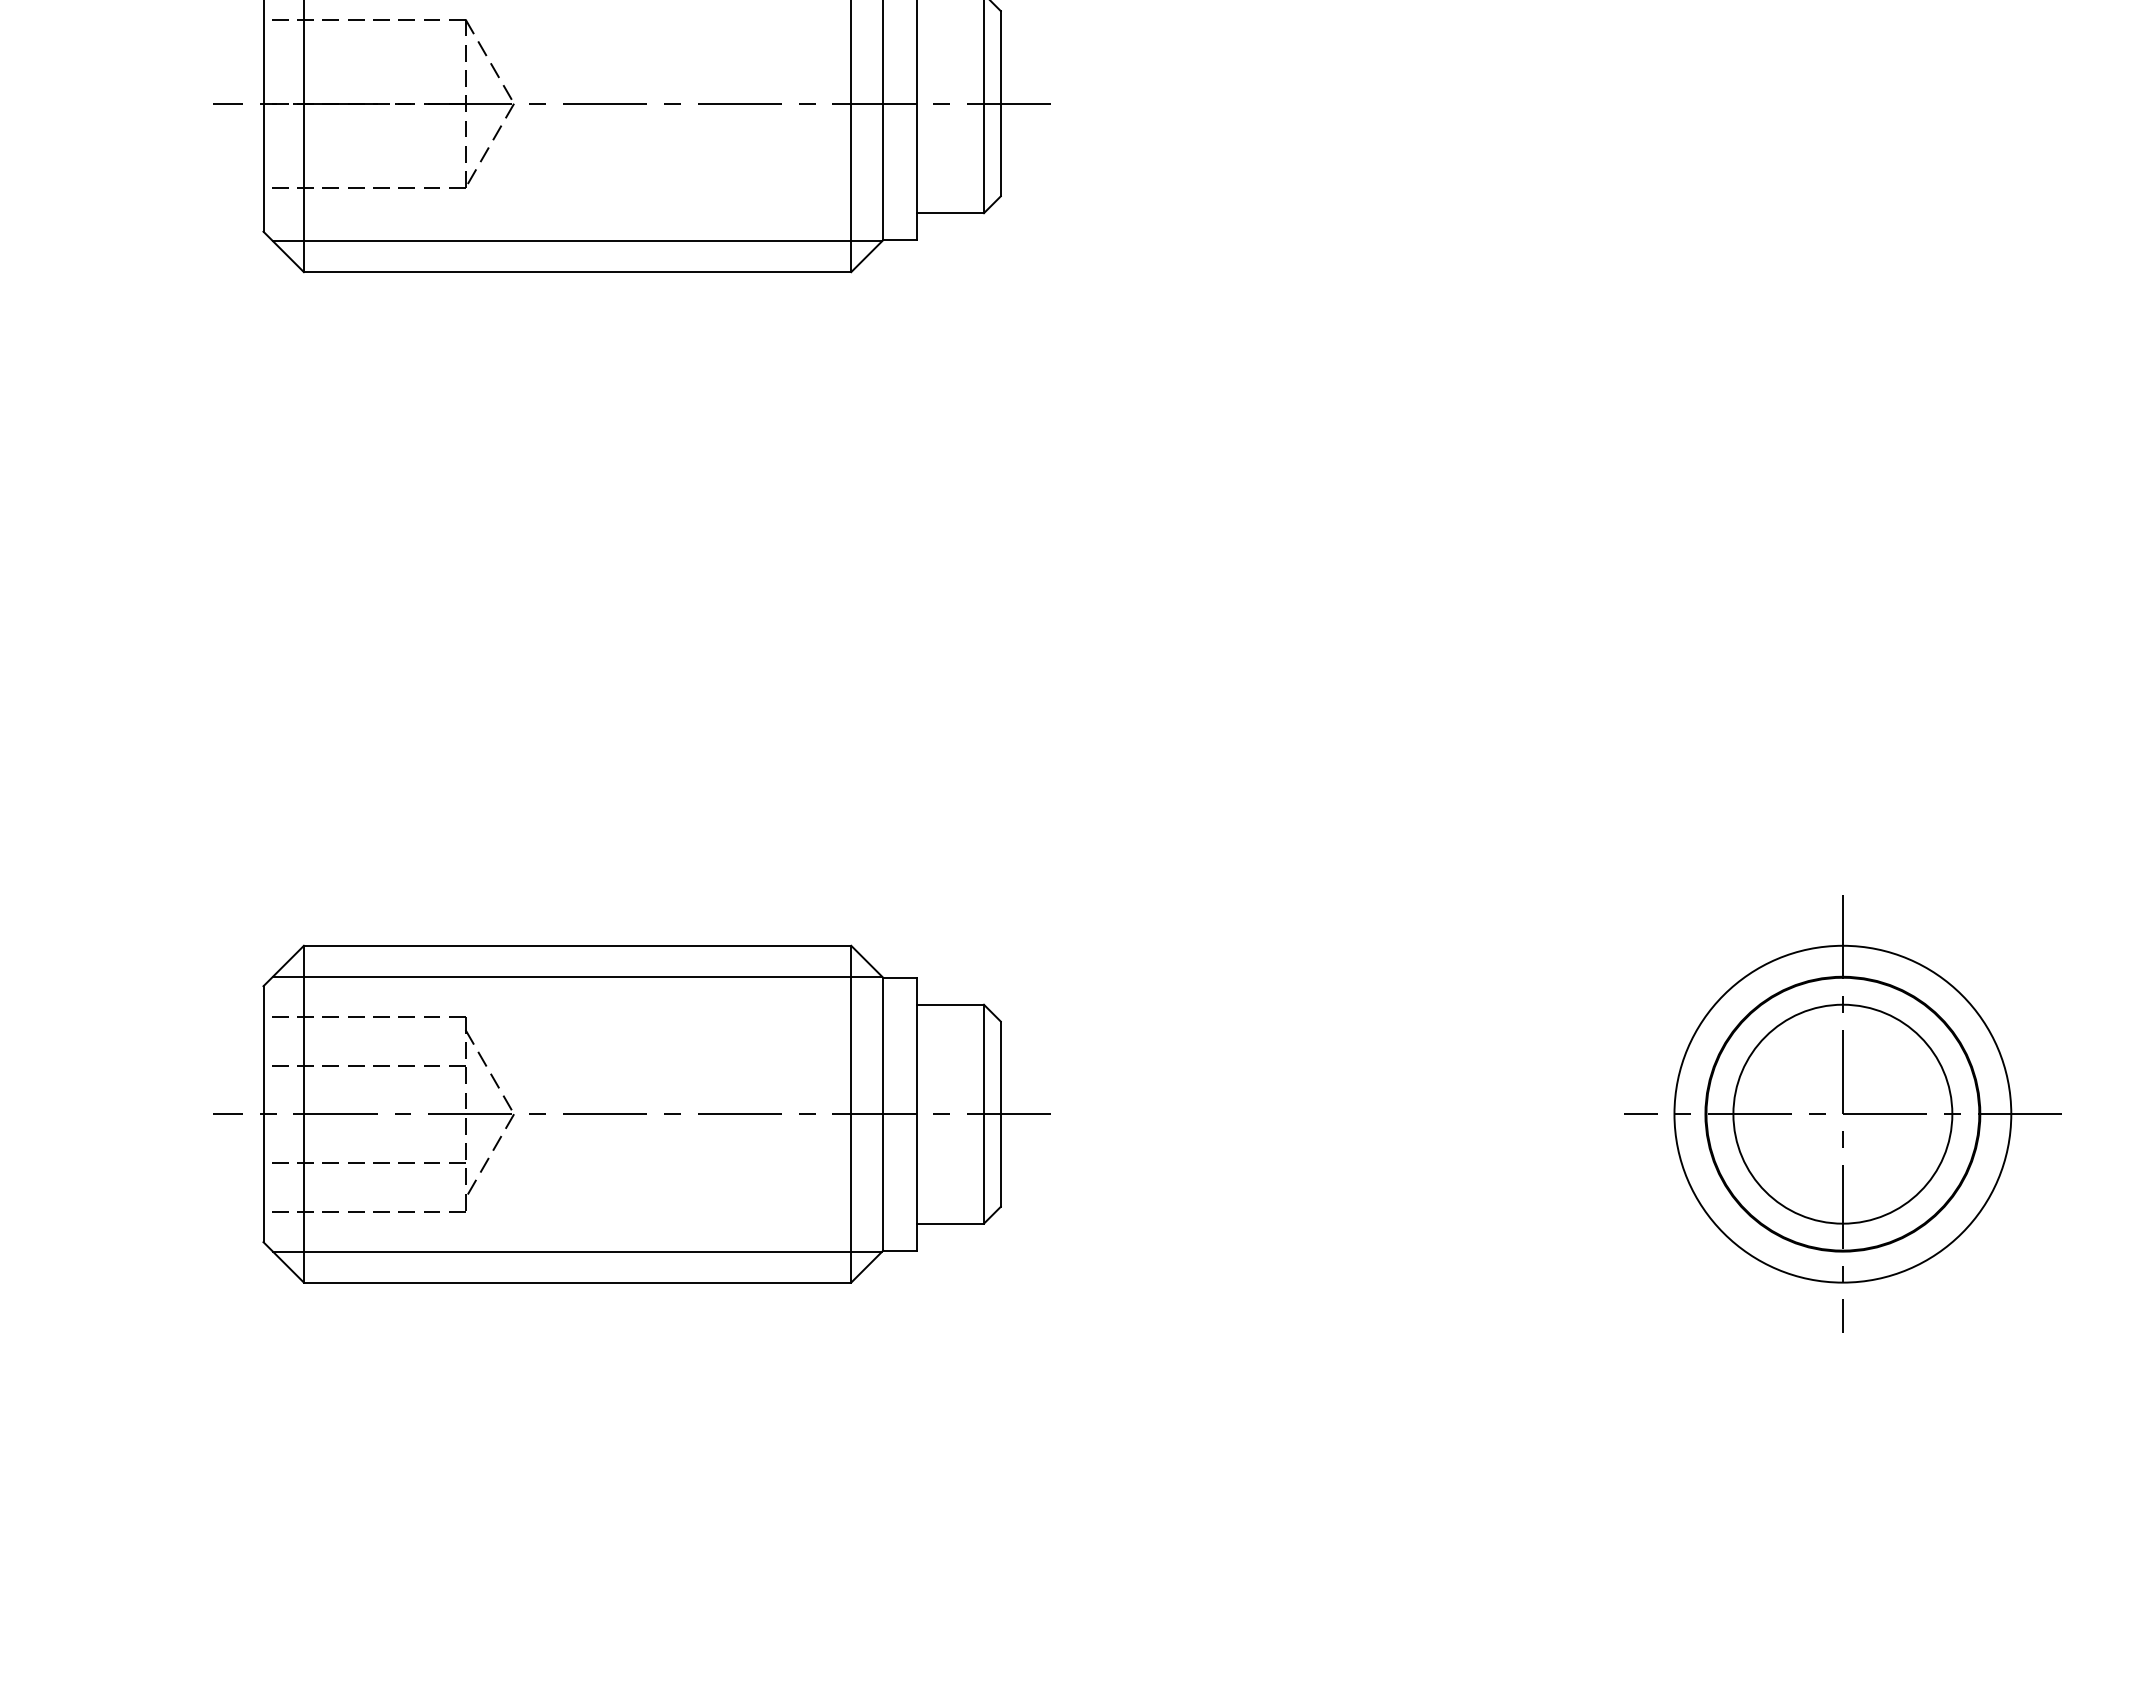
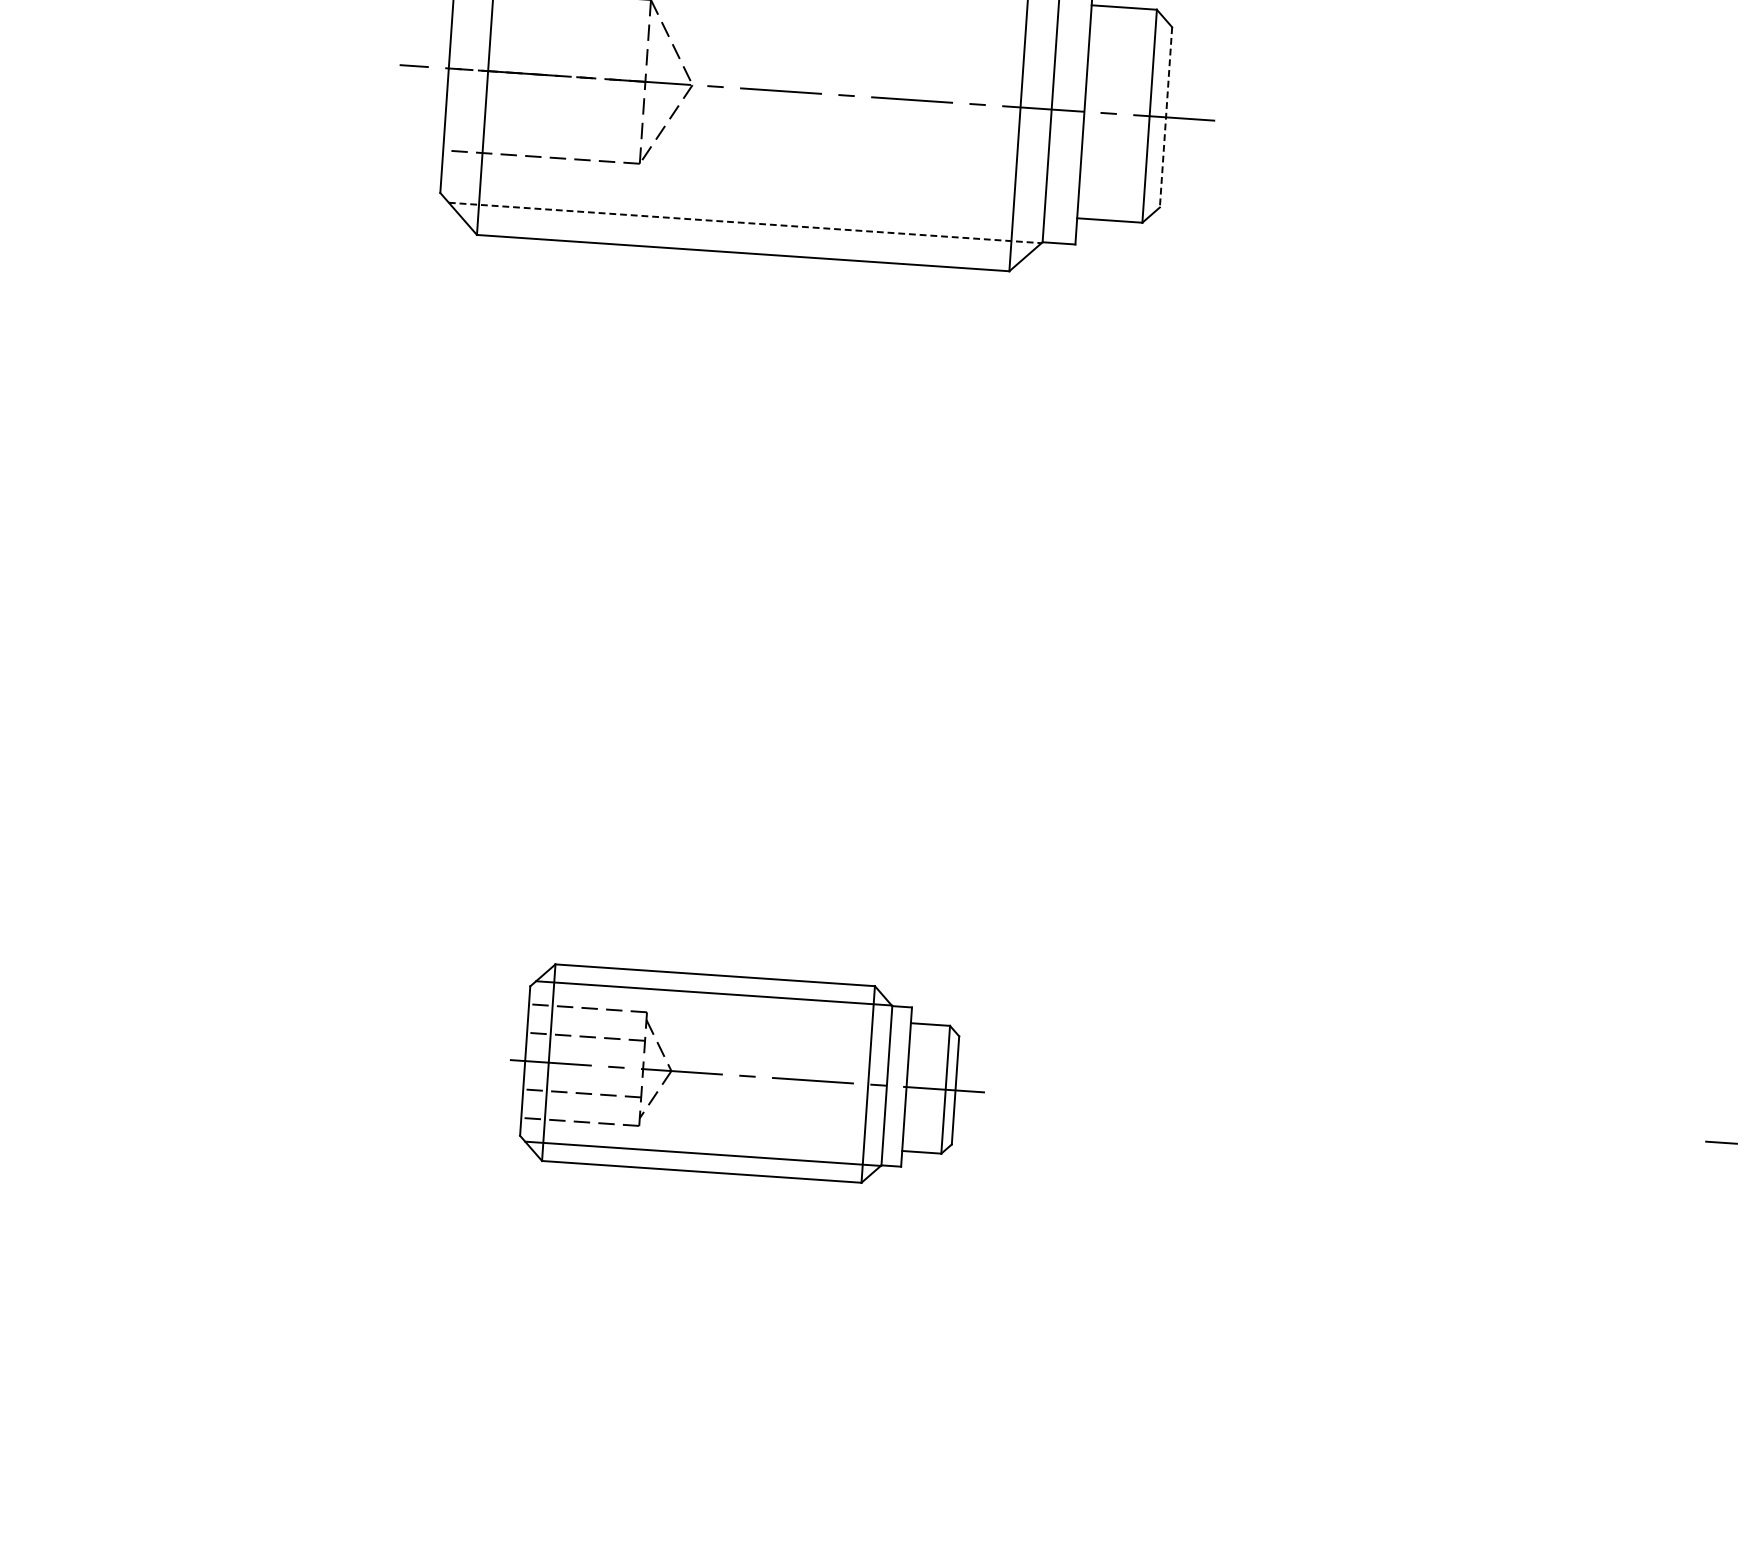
line: (1000, 103) -> (1165, 117), solid -> dashed
line: (577, 241) -> (745, 223), solid -> dashed
part: (631, 1113) -> (739, 1075), size x0.6

